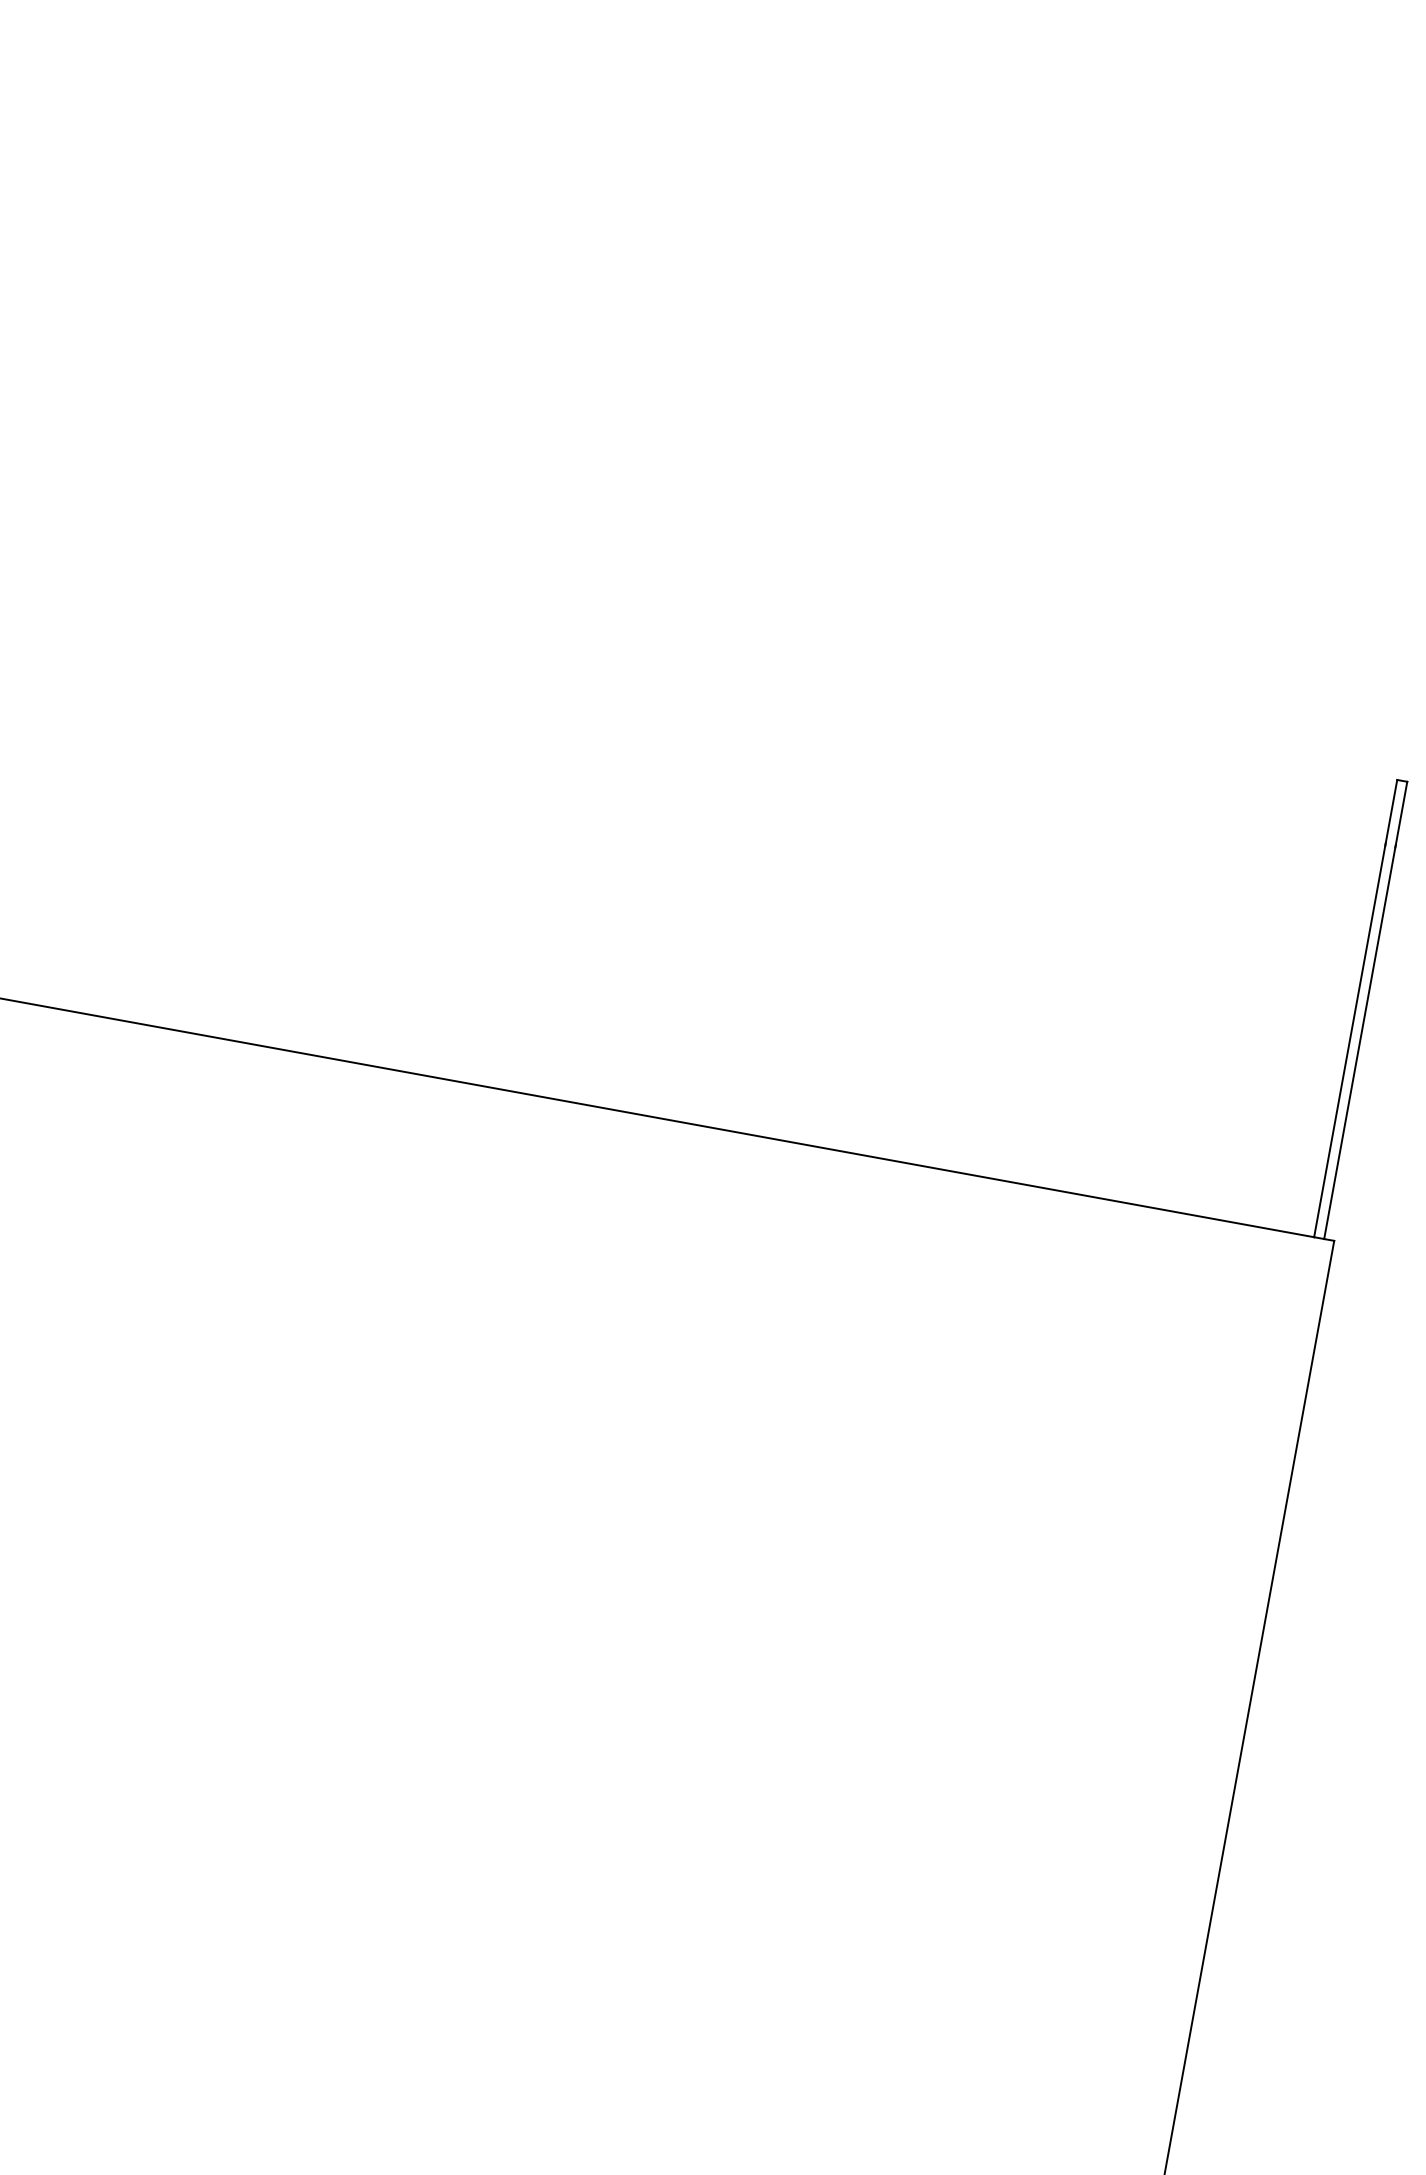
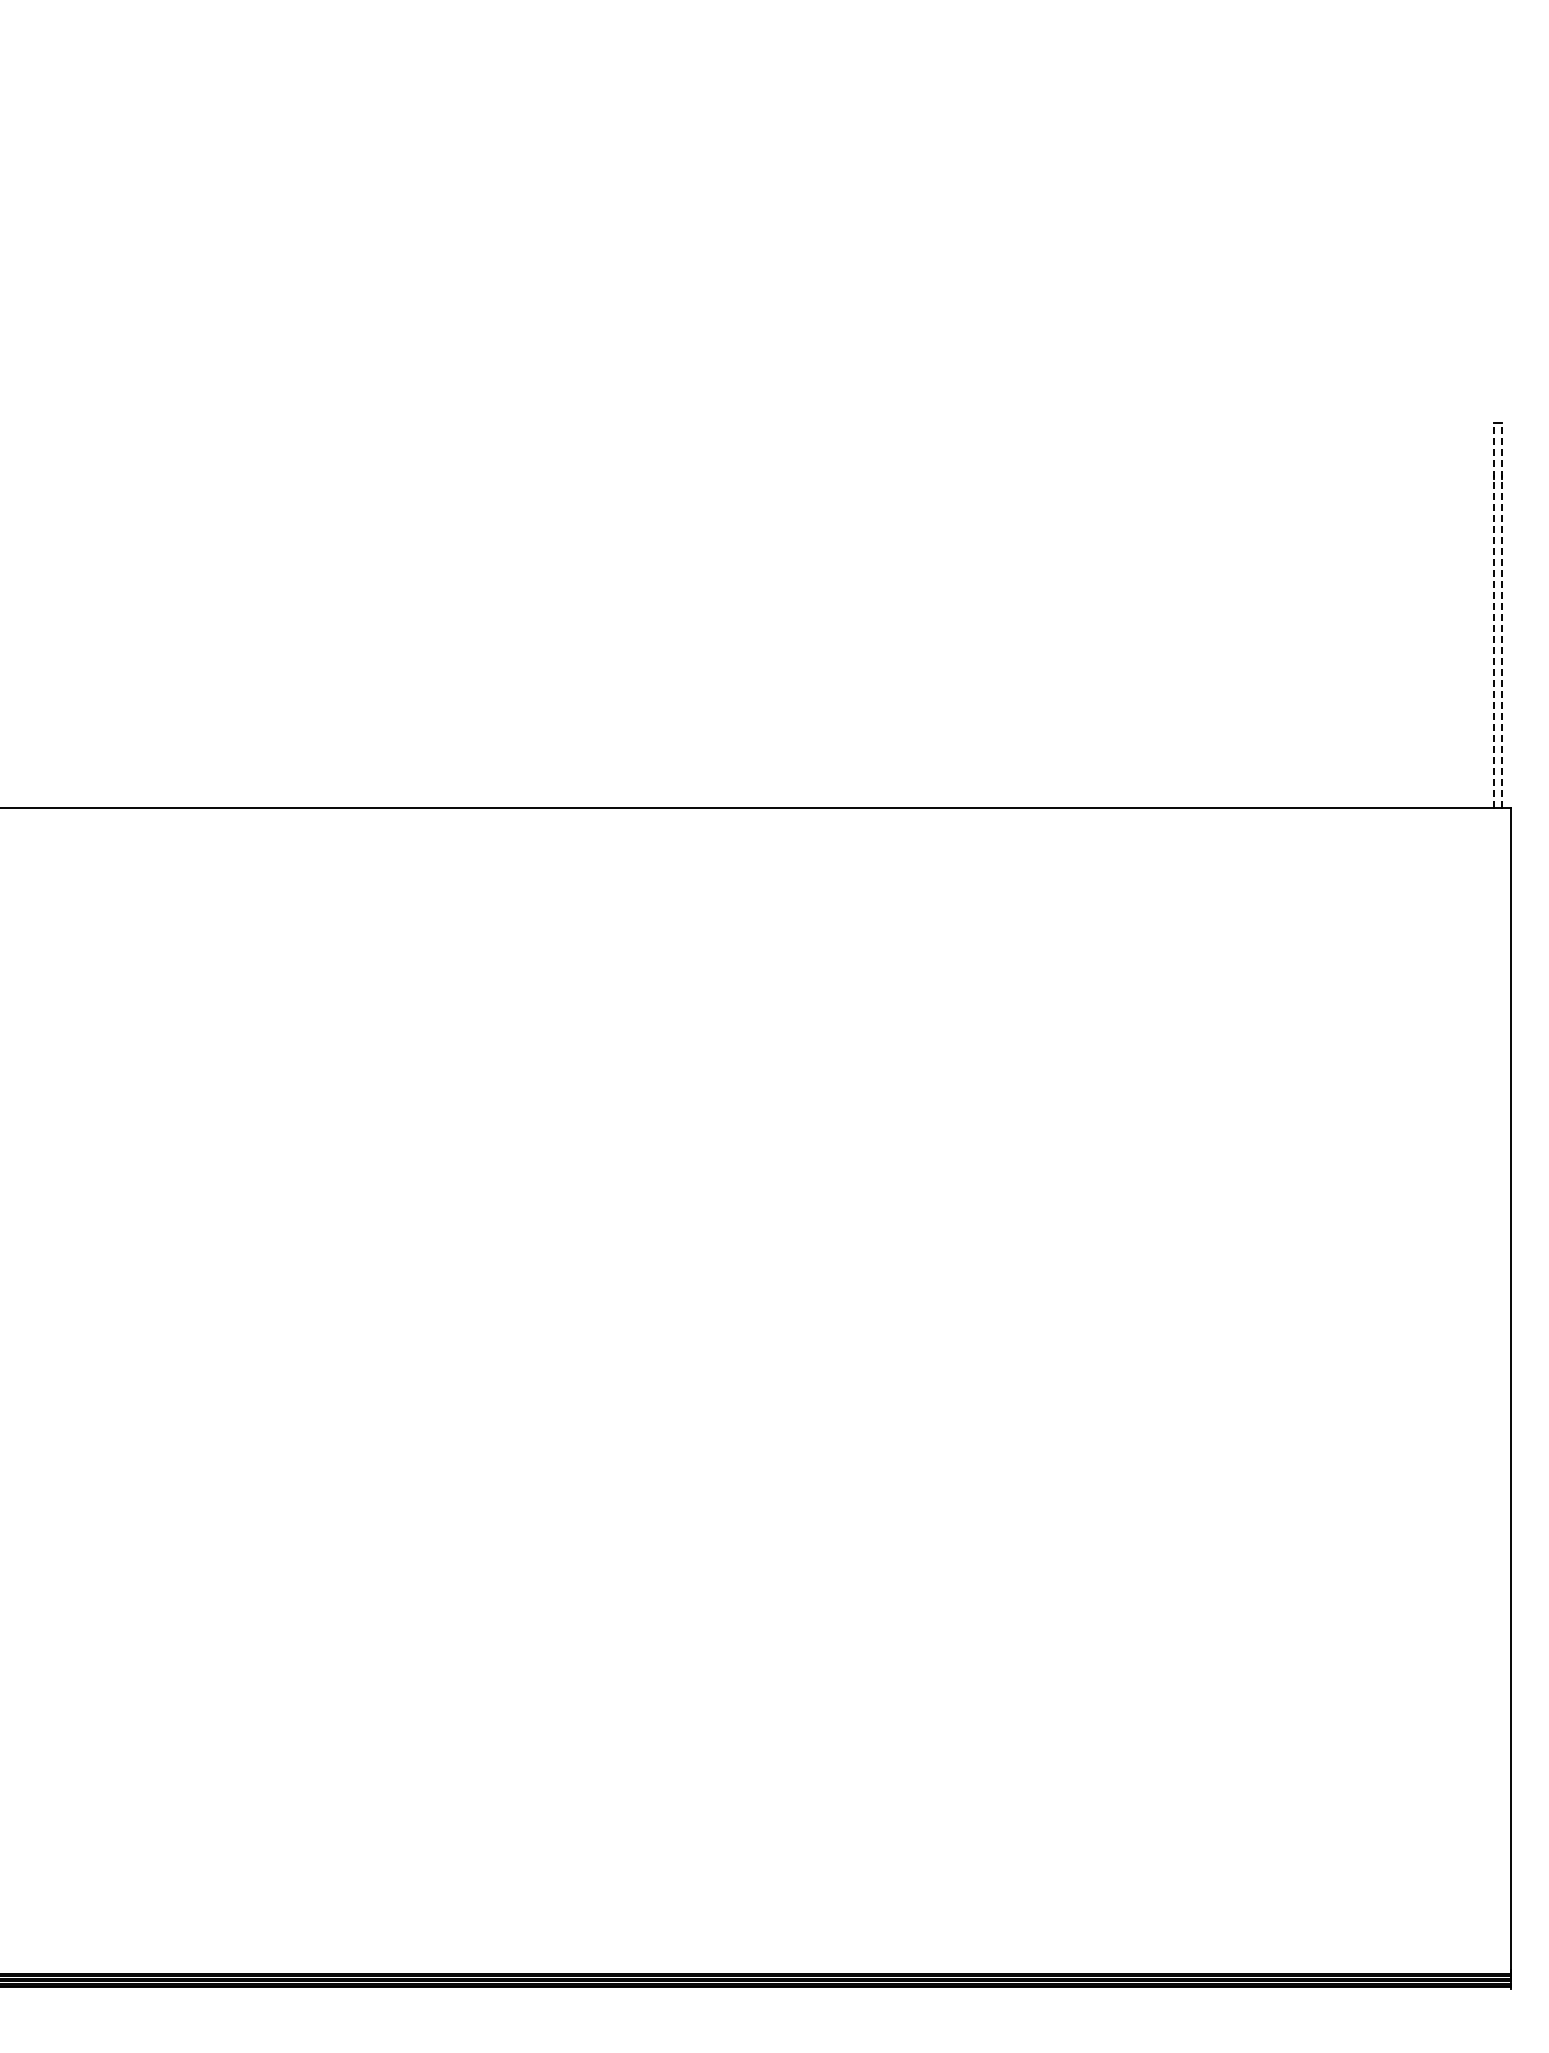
line: (1355, 1008) -> (1493, 615), solid -> dashed
line: (1365, 1010) -> (1502, 615), solid -> dashed

